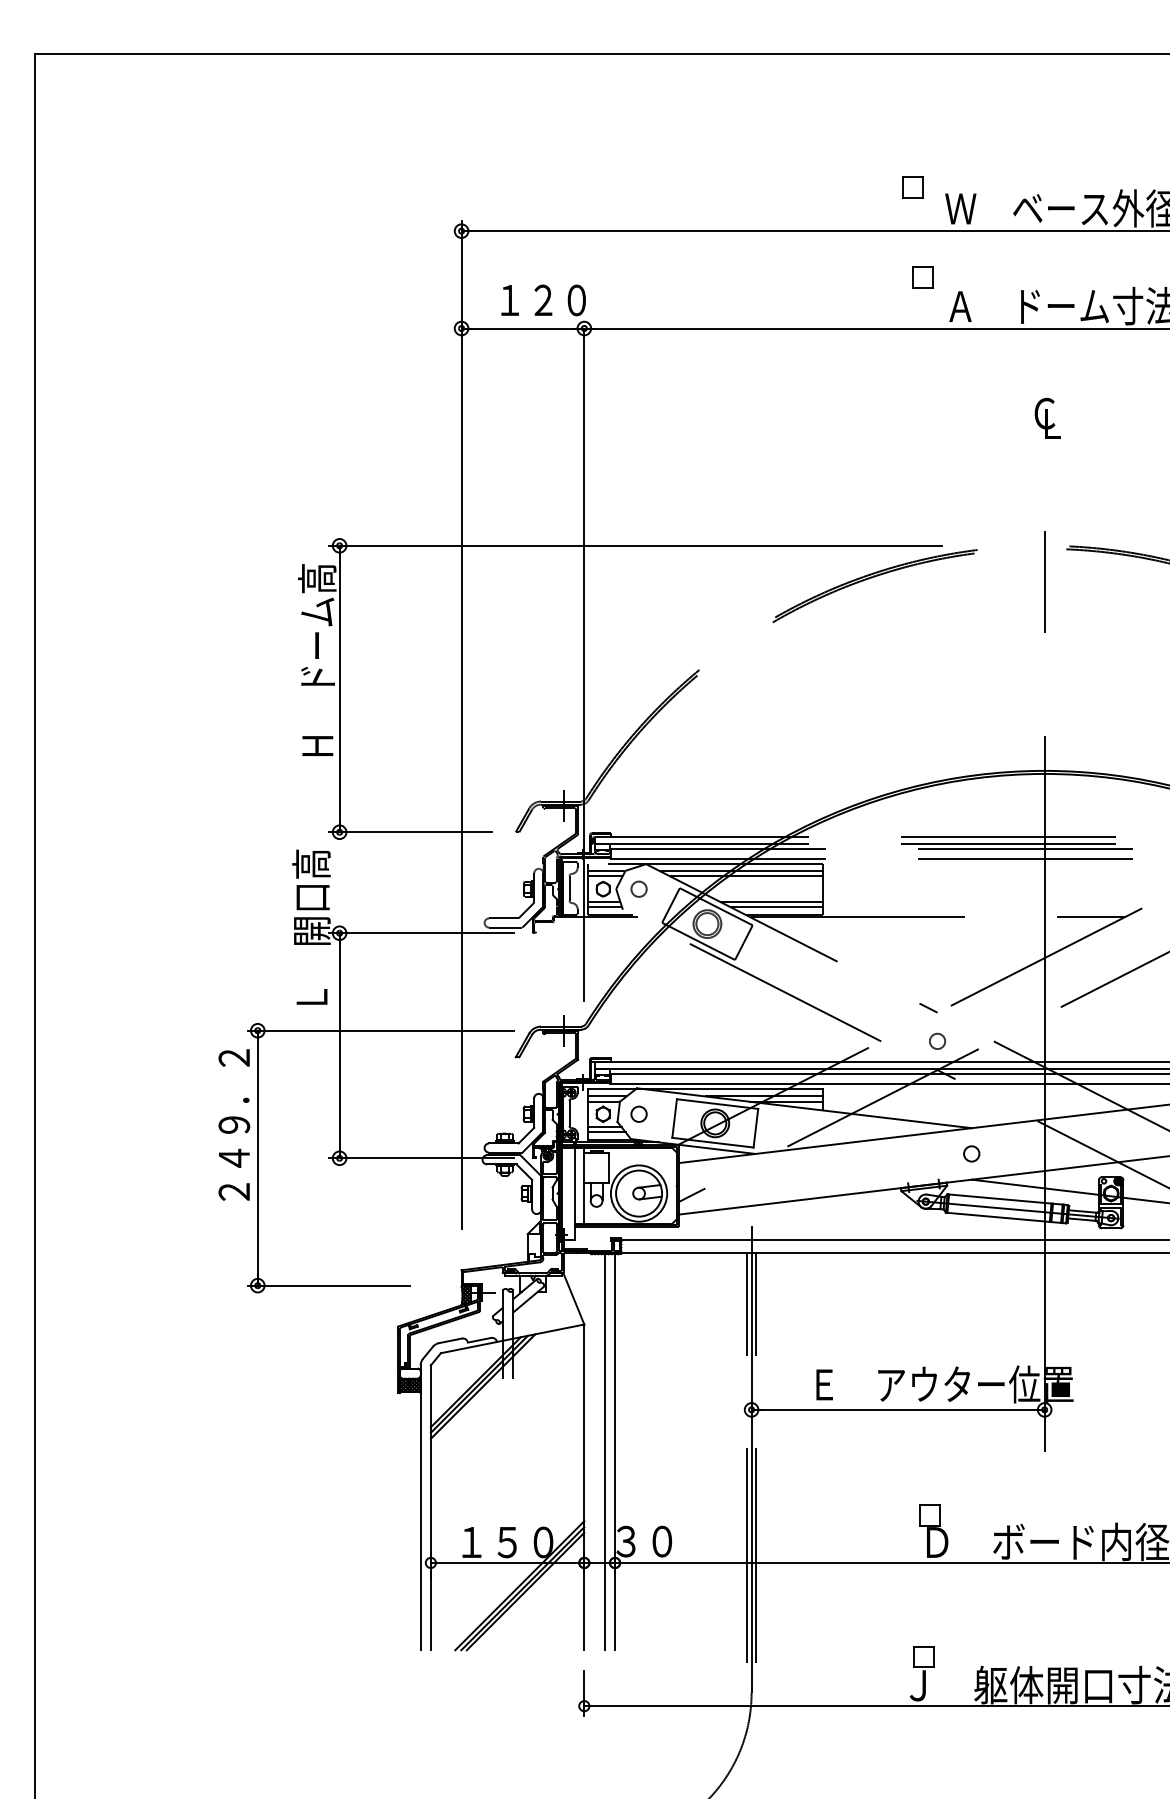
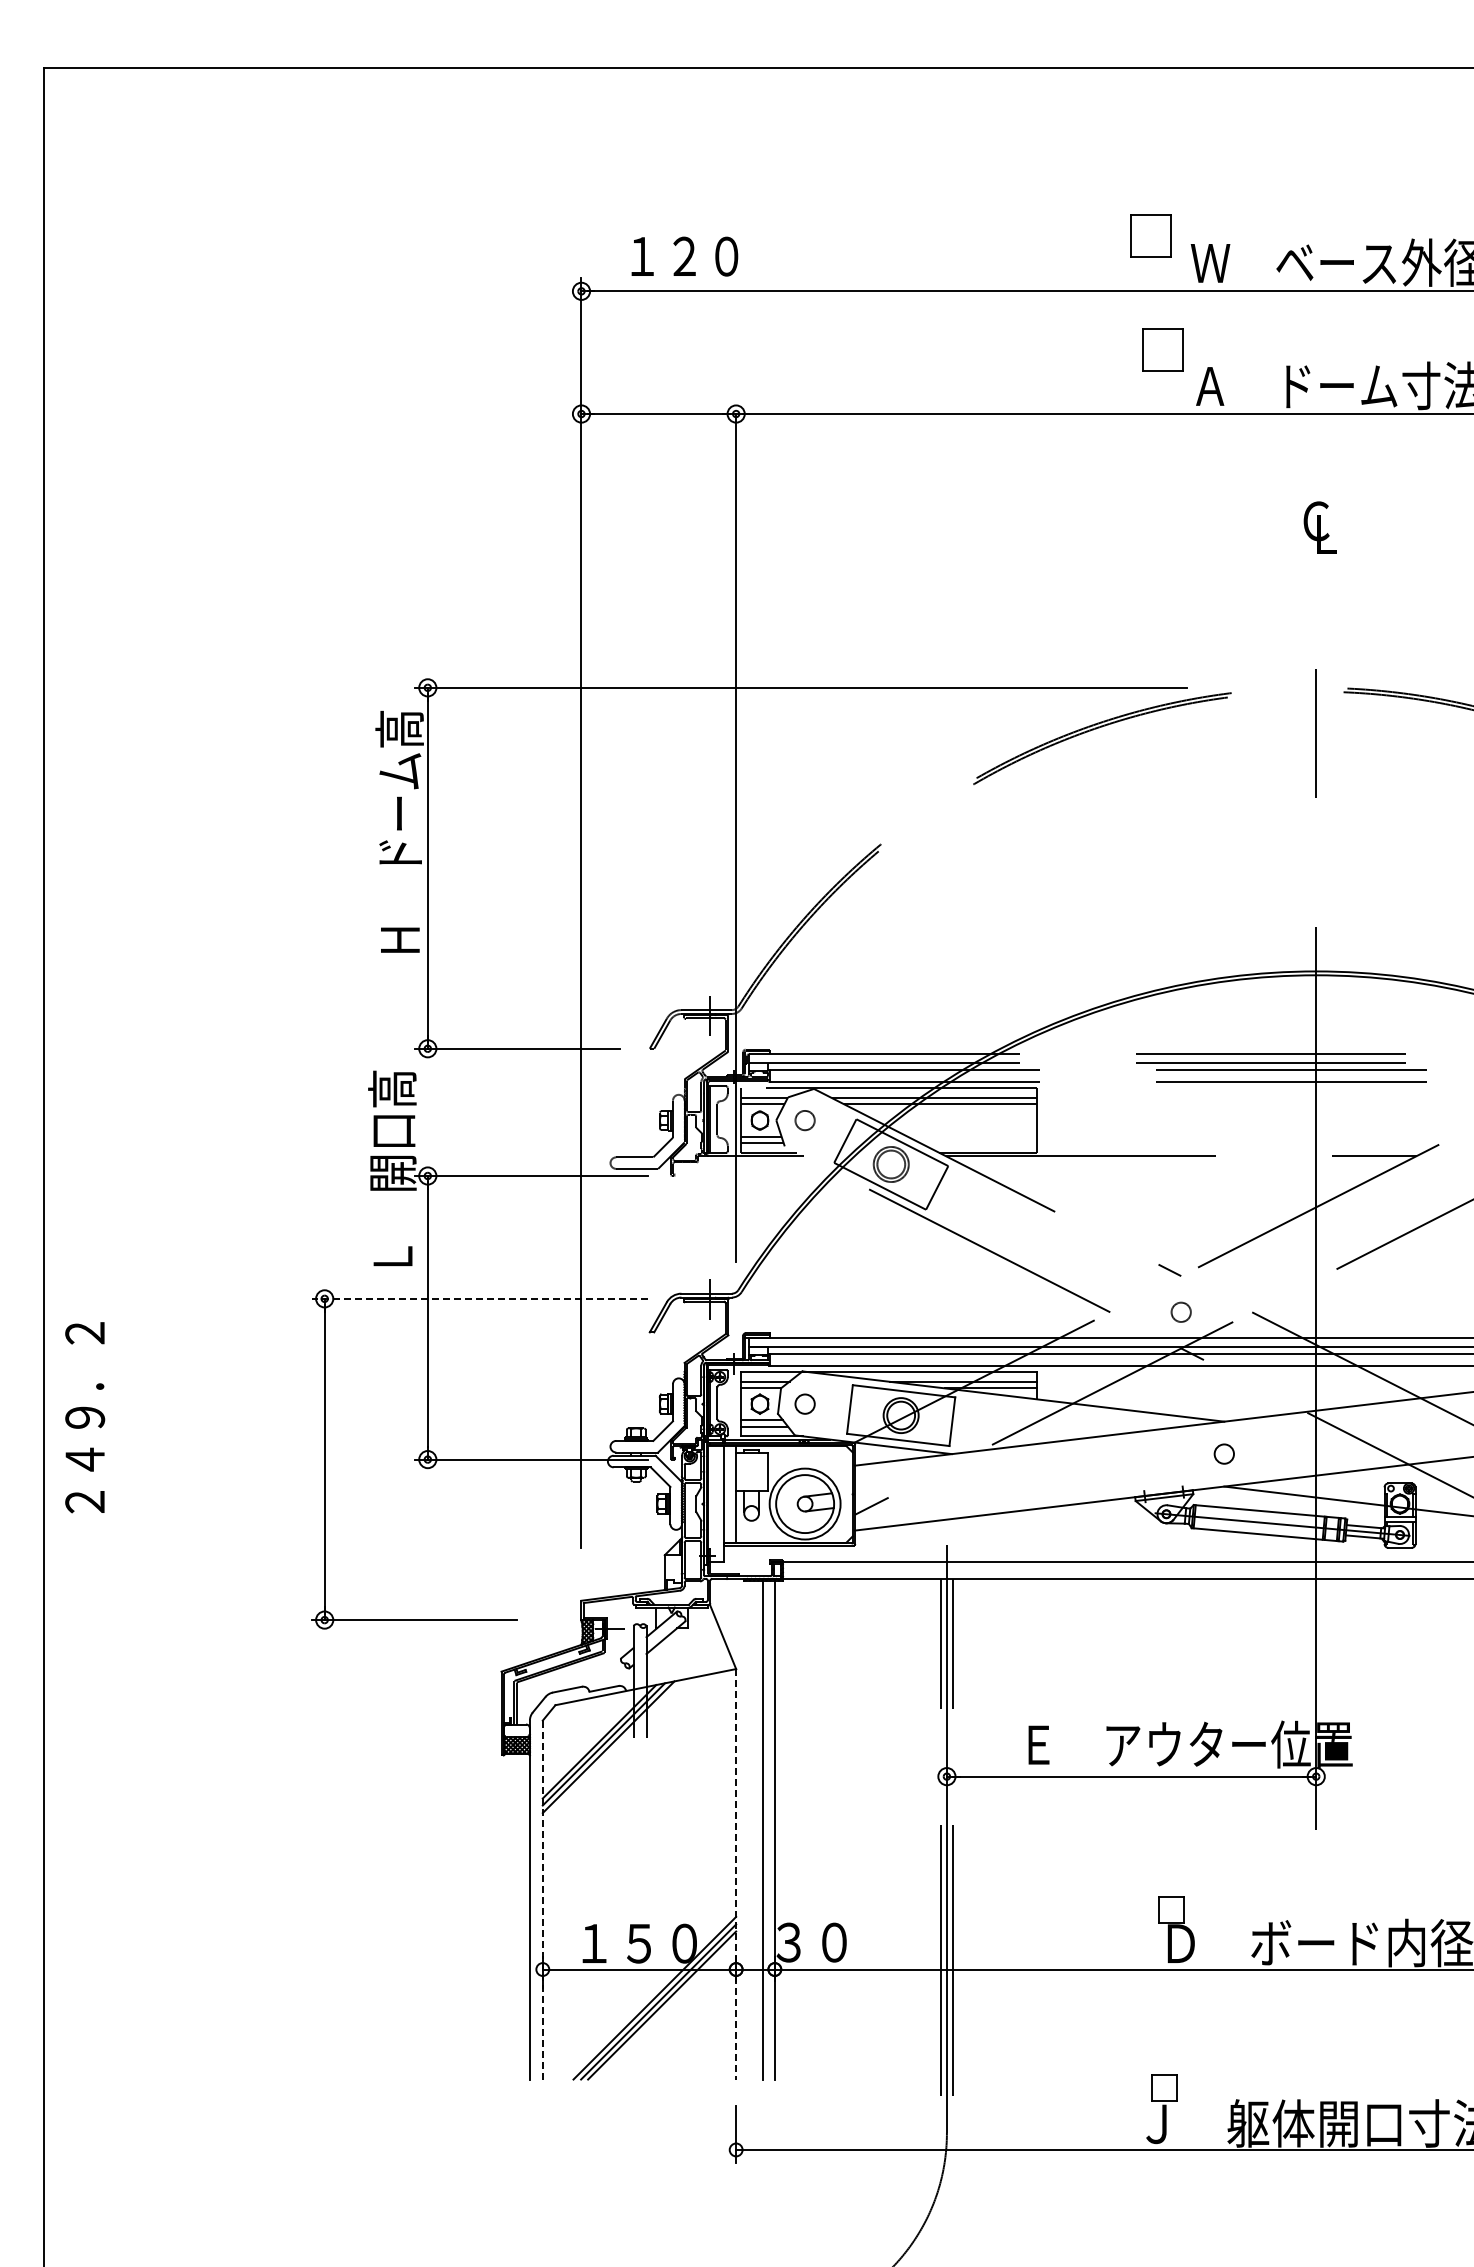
part: (913, 186) -> (1150, 235), size x1.6
part: (923, 277) -> (1163, 349), size x1.6
text: (543, 300) -> (684, 256), moved
line: (771, 901) -> (972, 1136), removed
line: (776, 907) -> (978, 1143), removed
line: (380, 1030) -> (479, 1298), solid -> dashed
text: (234, 1124) -> (85, 1417), moved
line: (584, 1487) -> (736, 1874), solid -> dashed
line: (430, 1508) -> (542, 1900), solid -> dashed

